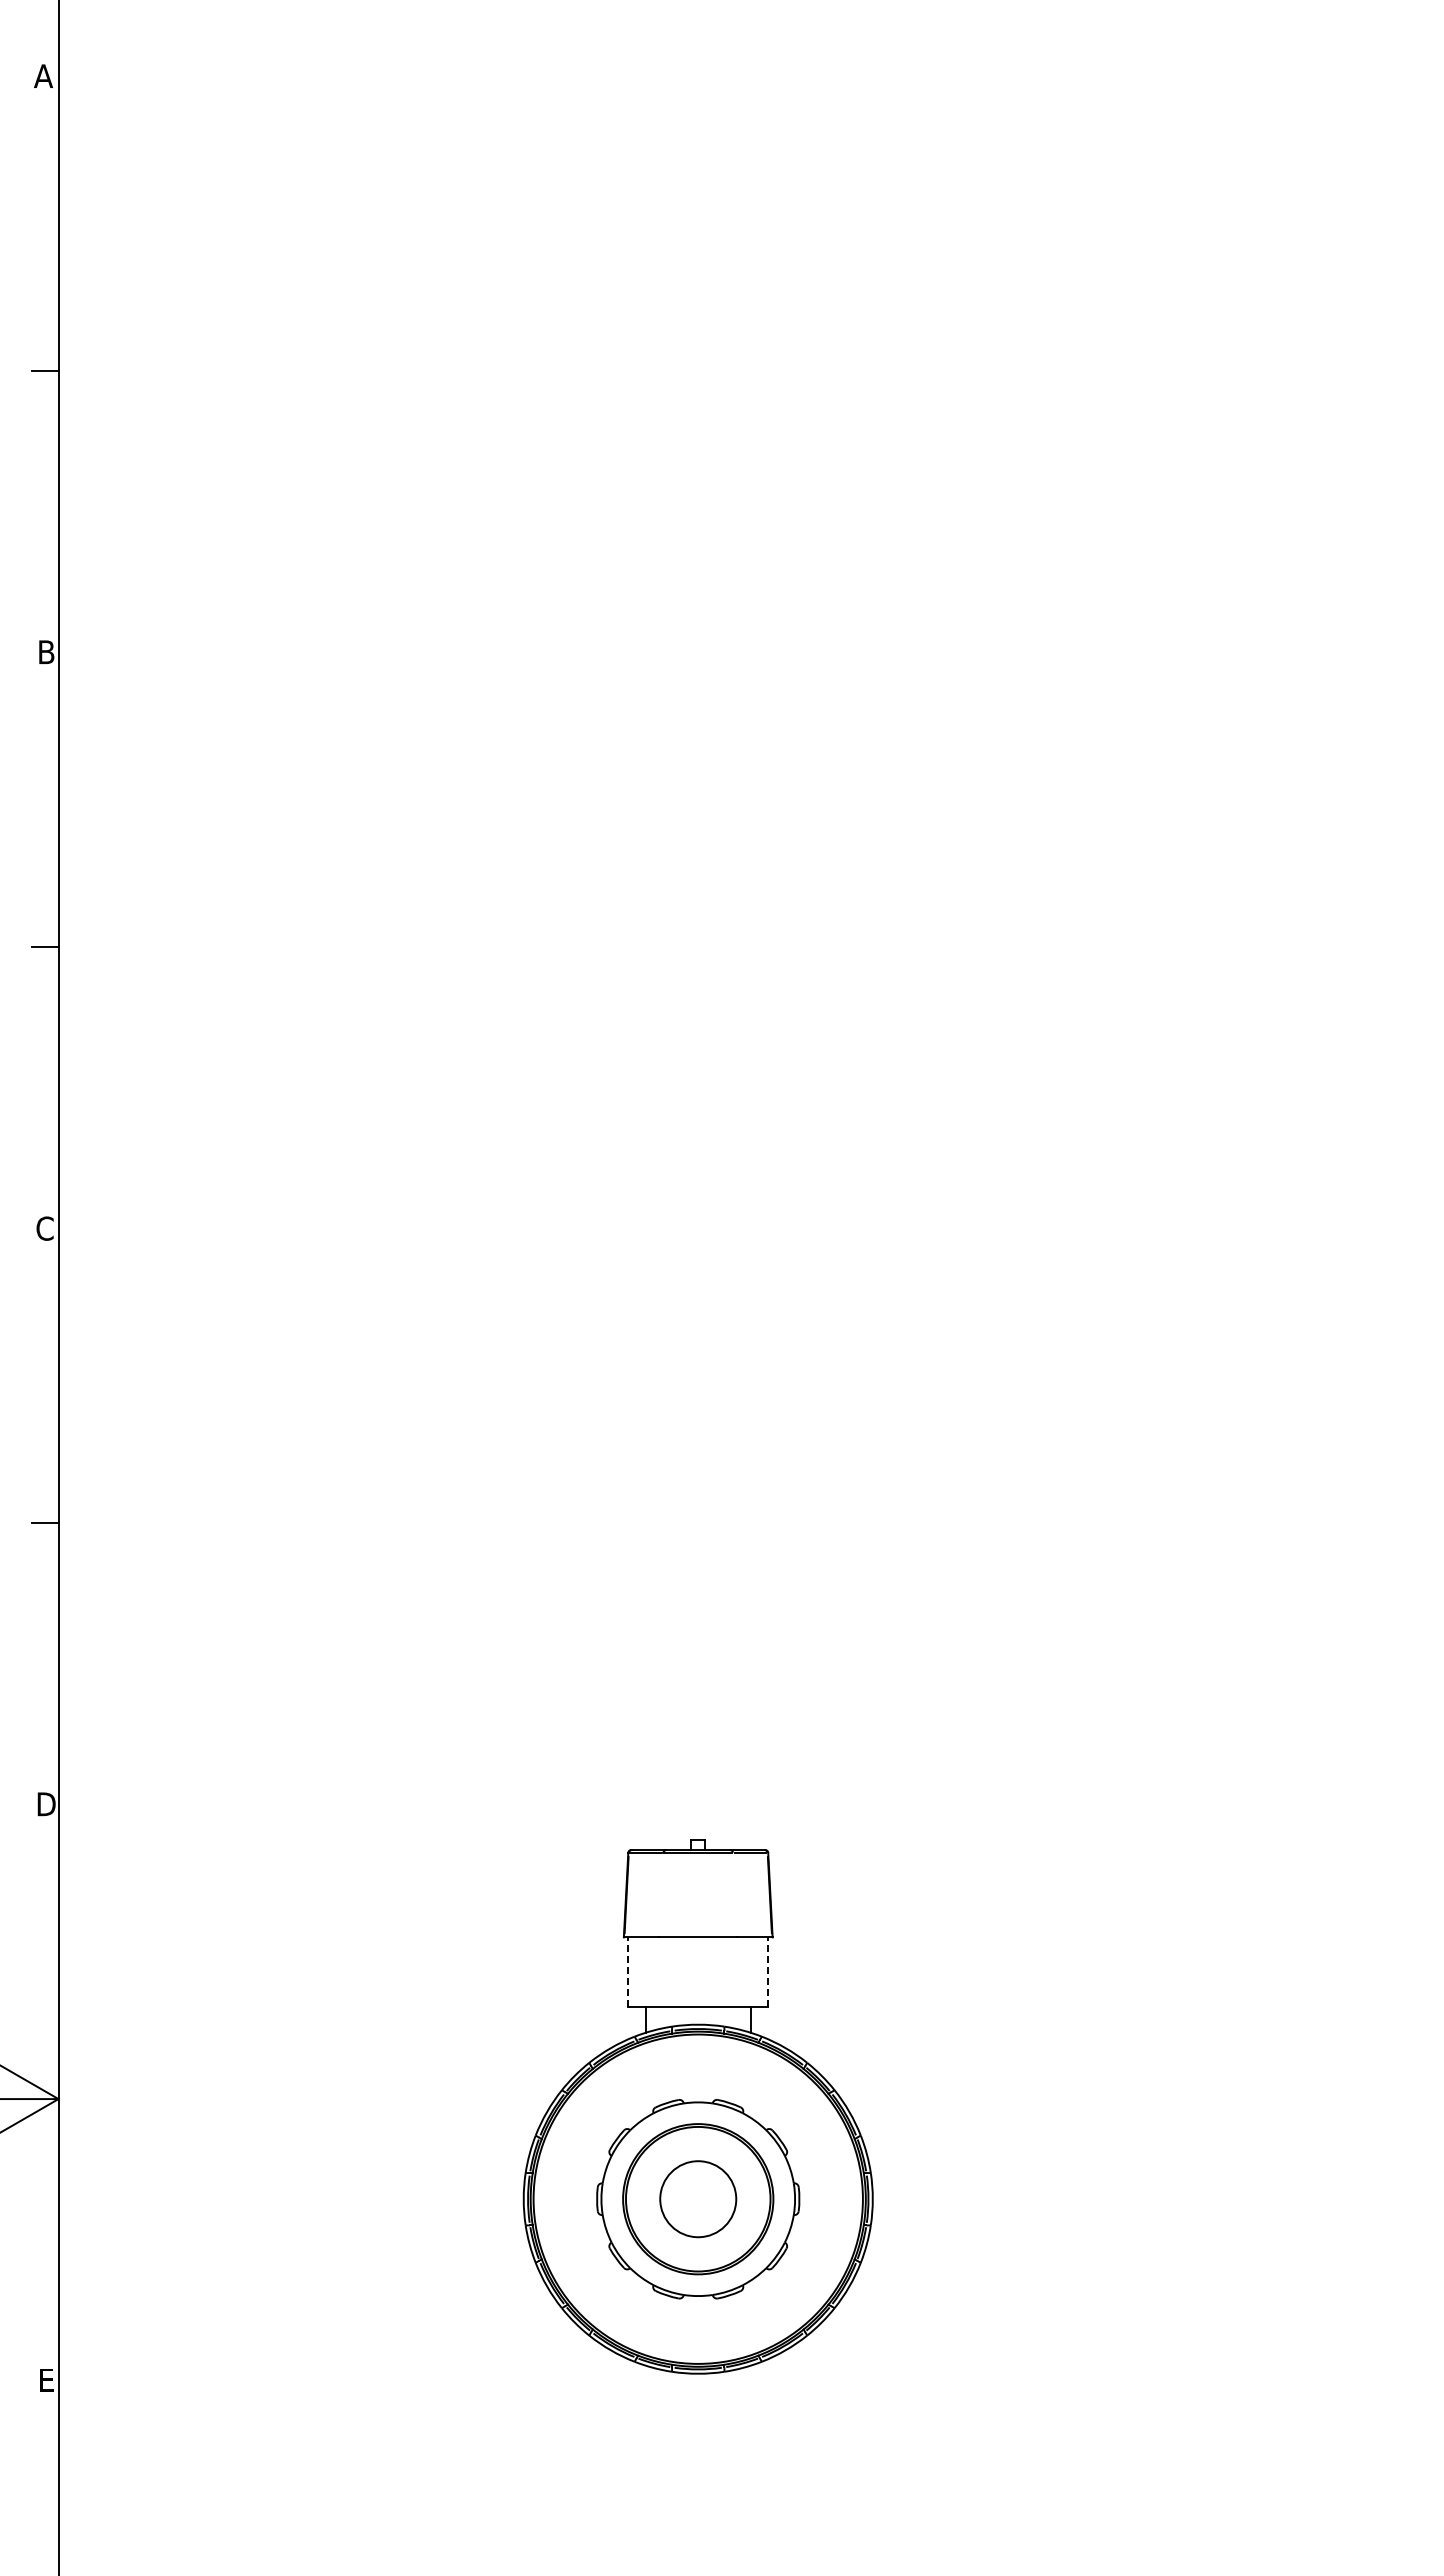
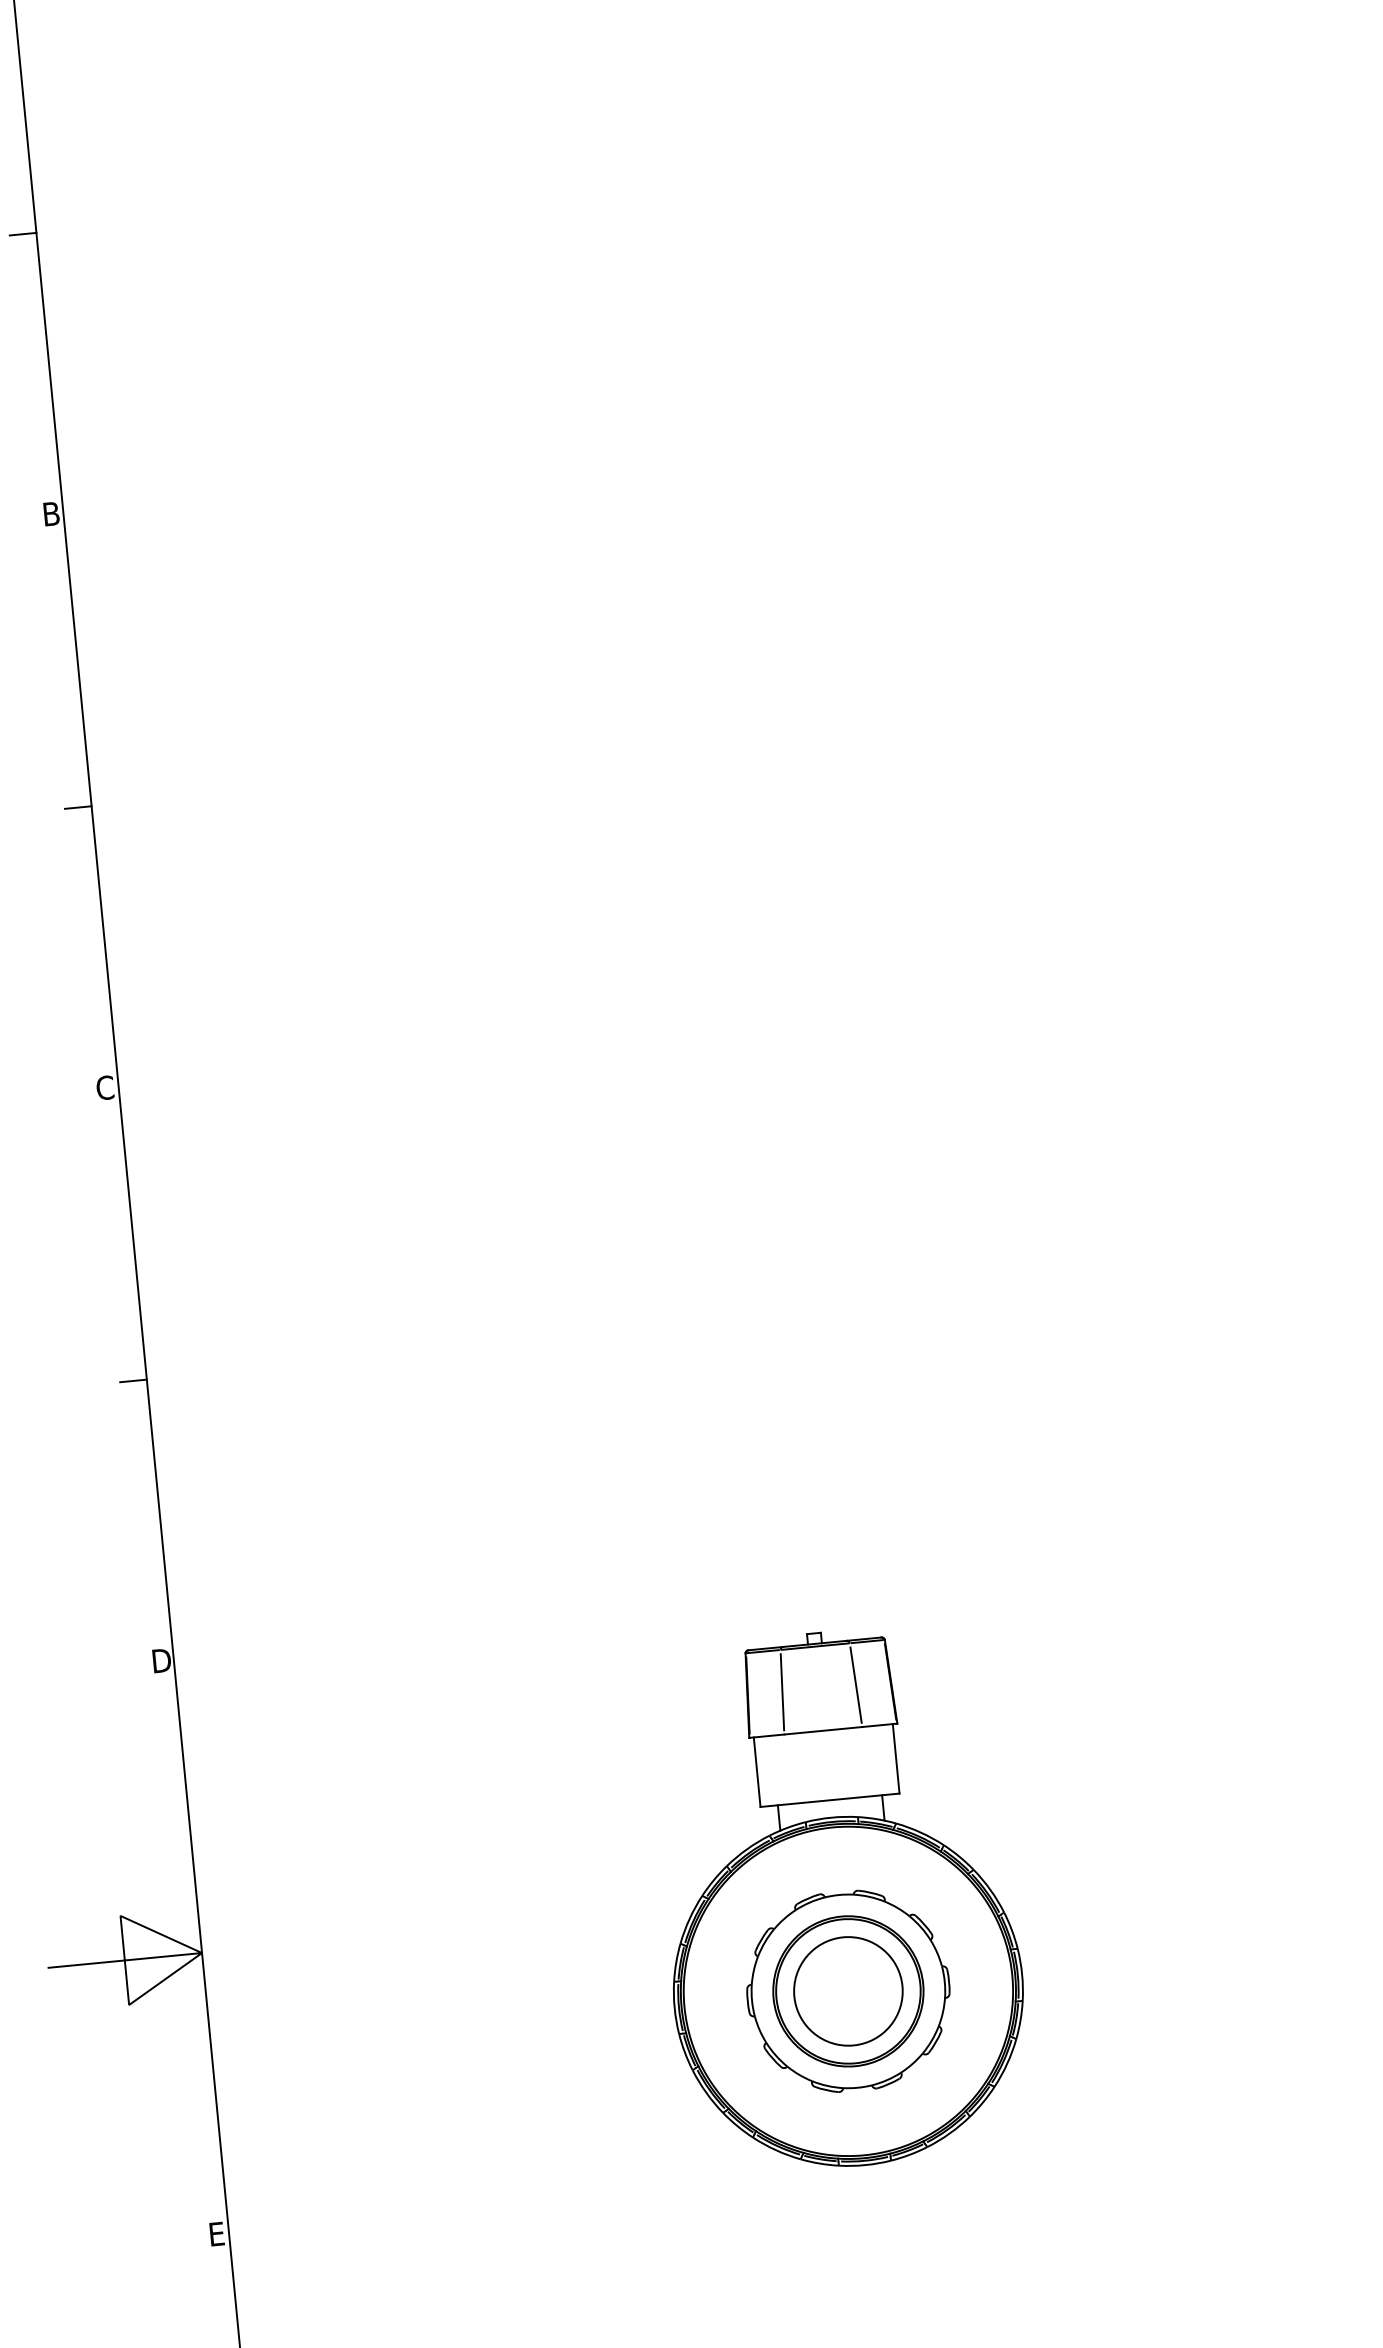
line: (661, 1895) -> (782, 1692), added
line: (735, 1895) -> (856, 1685), added
line: (628, 1972) -> (757, 1772), dashed -> solid
line: (768, 1972) -> (896, 1758), dashed -> solid
circle: (697, 2198) -> (847, 1990), size x1.43

